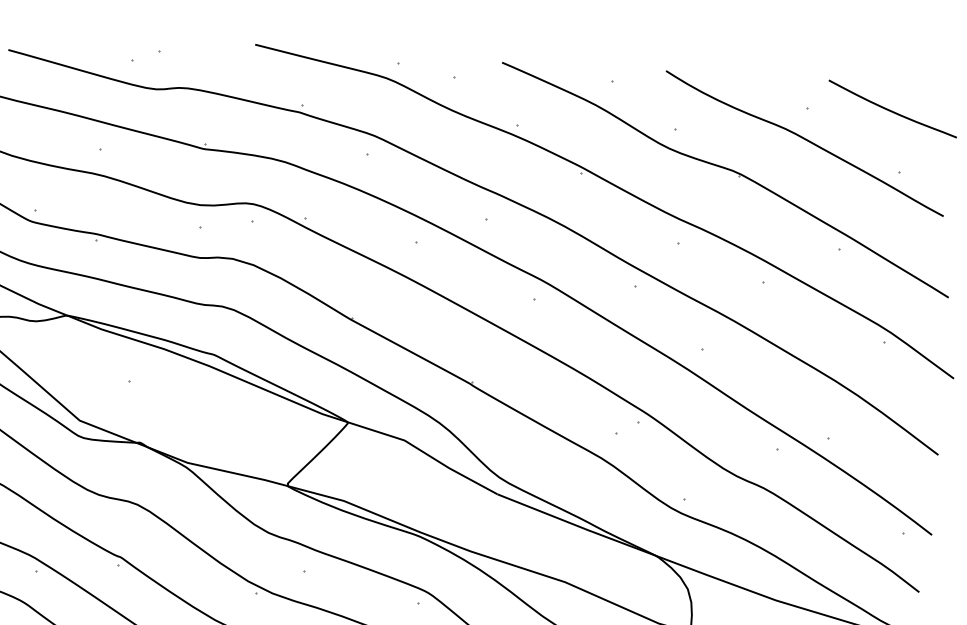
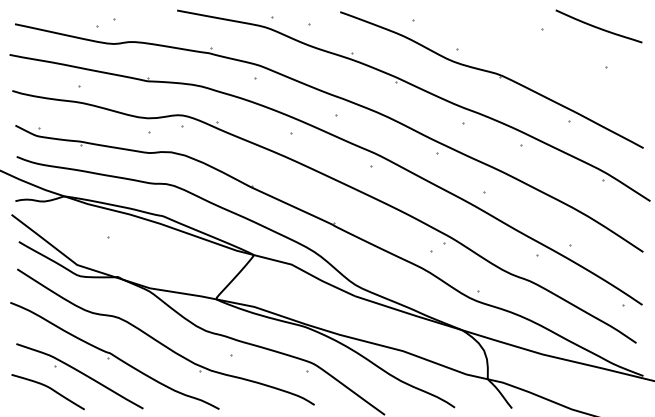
curve: (806, 141) -> (543, 51), removed

